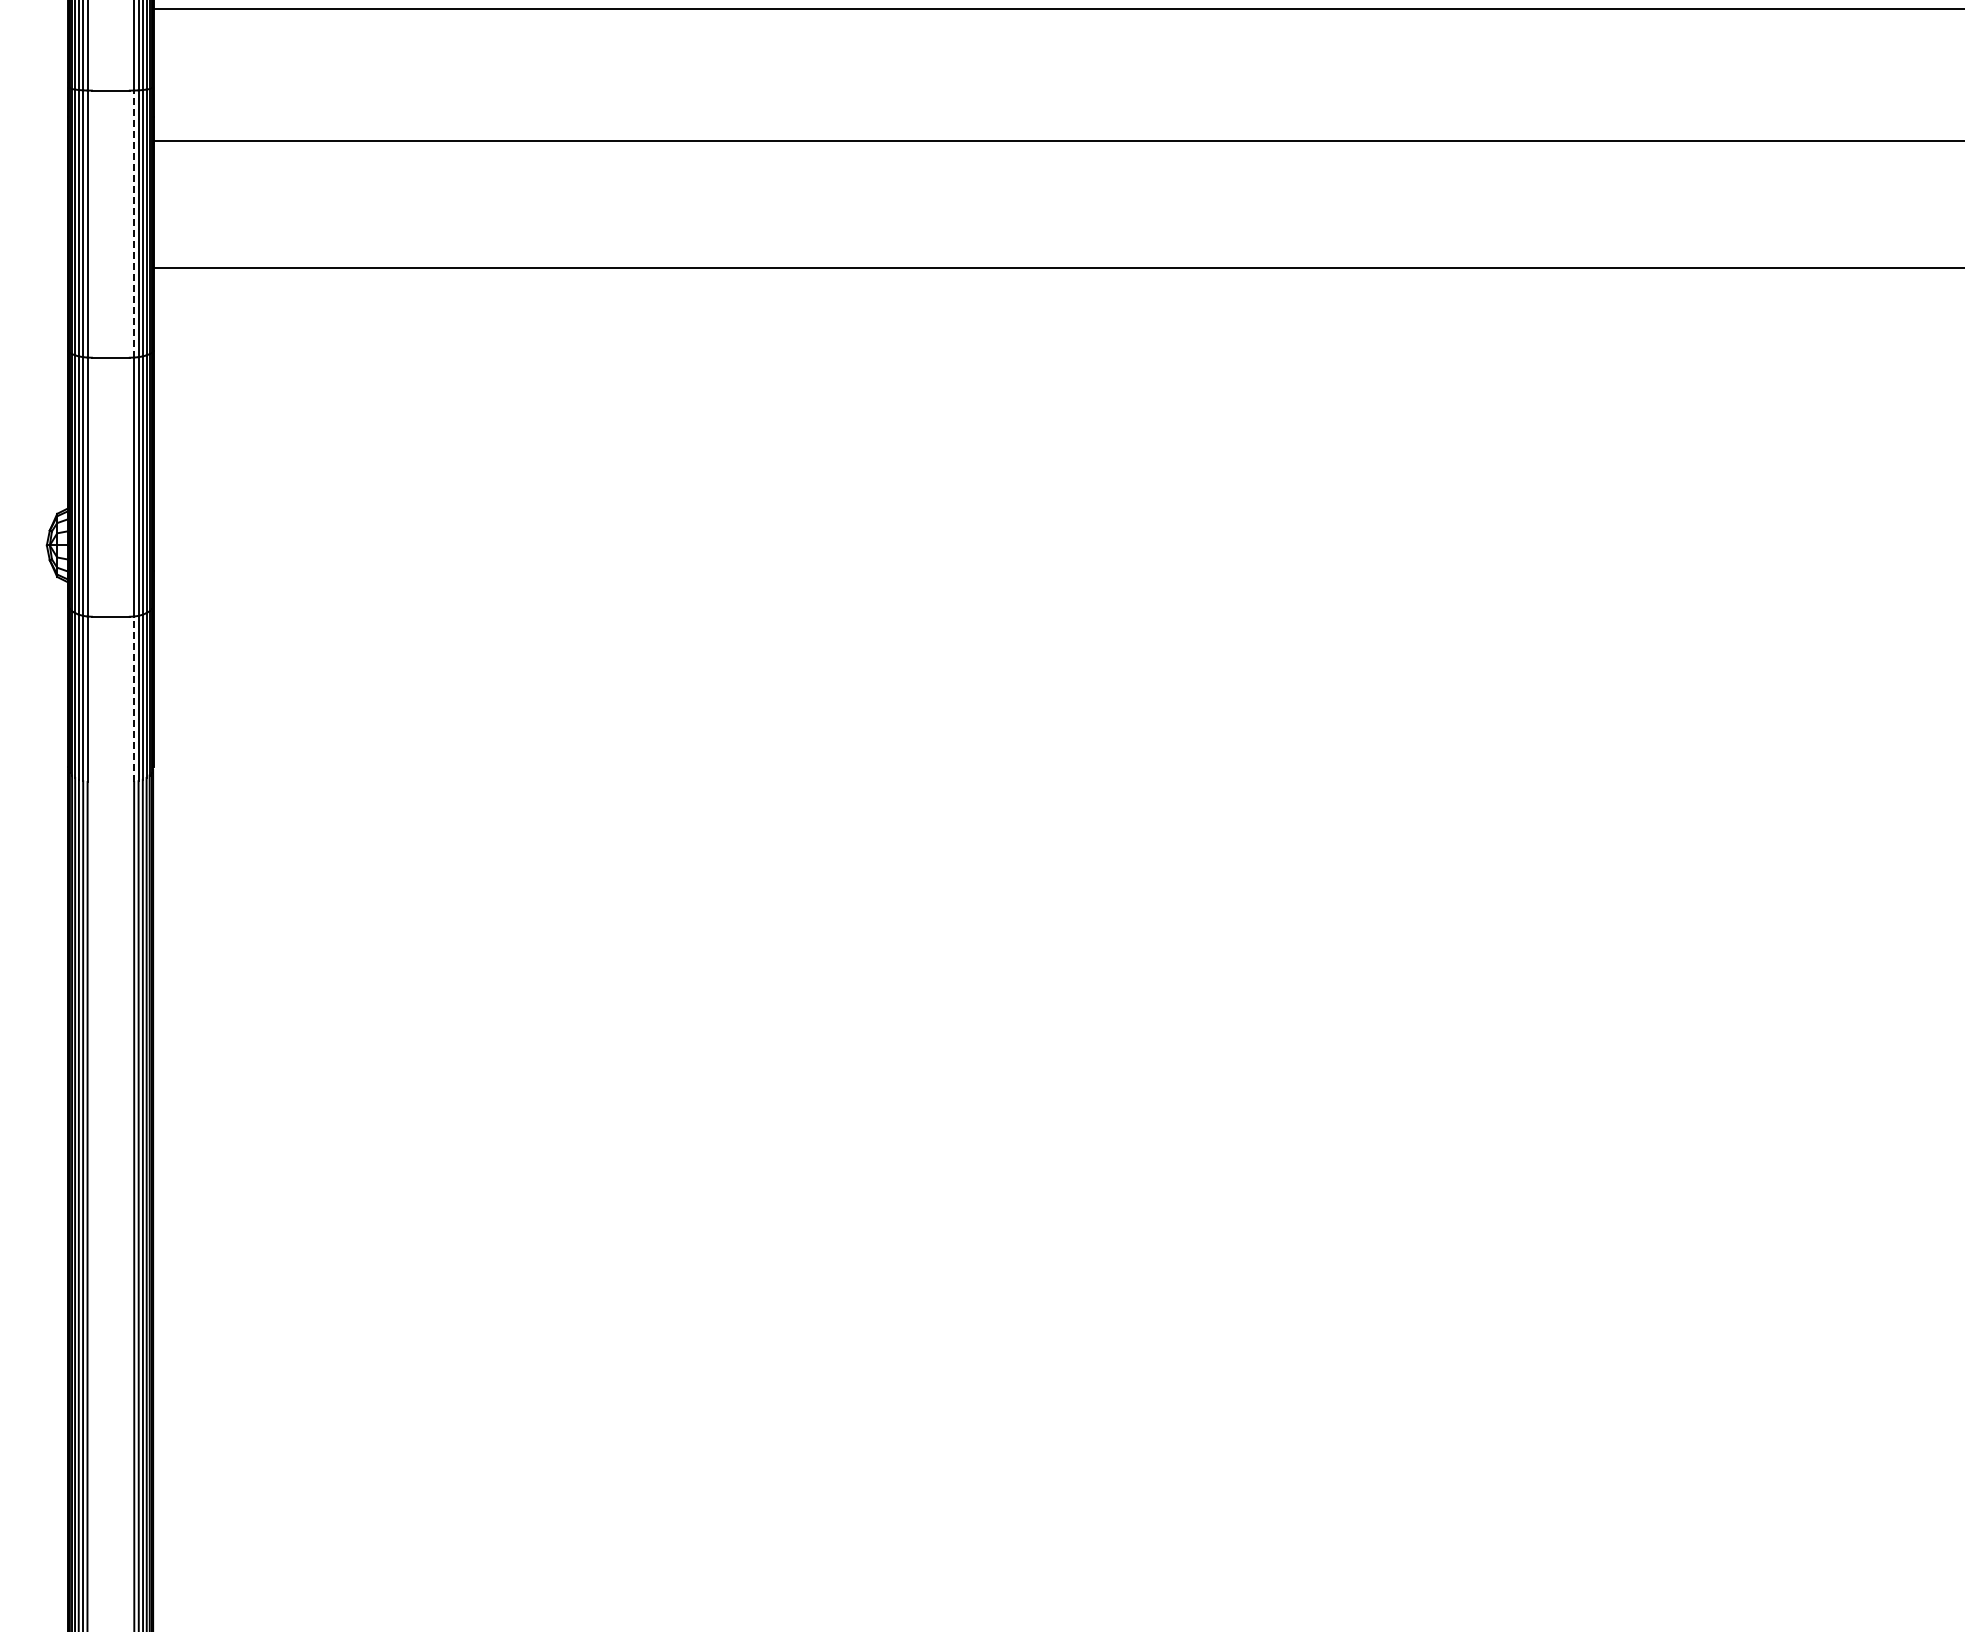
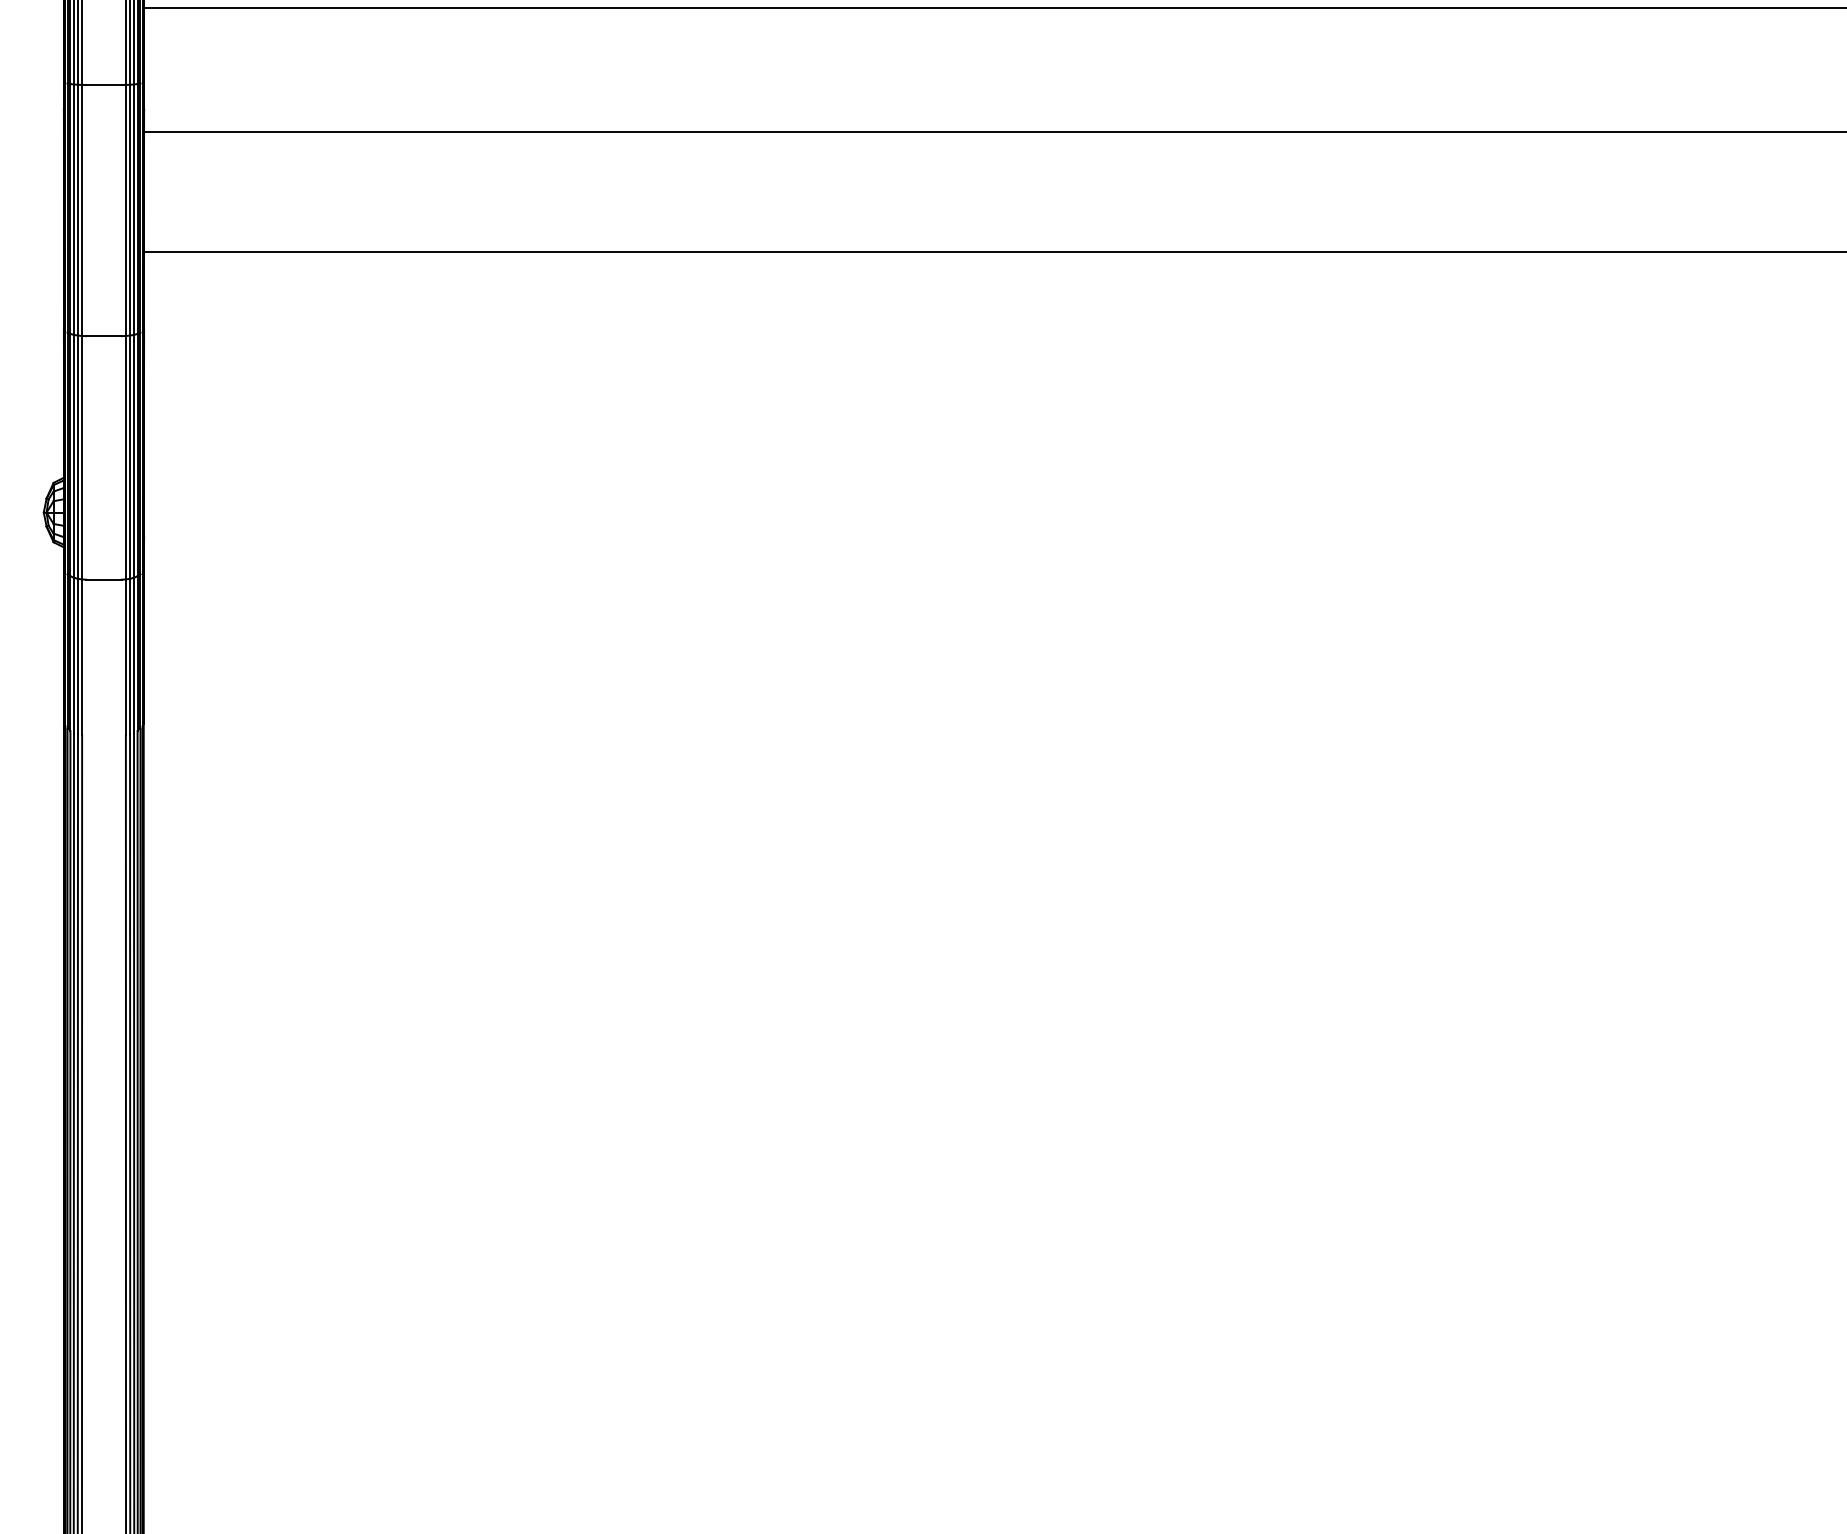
line: (134, 224) -> (126, 210), dashed -> solid
line: (134, 699) -> (126, 657), dashed -> solid

